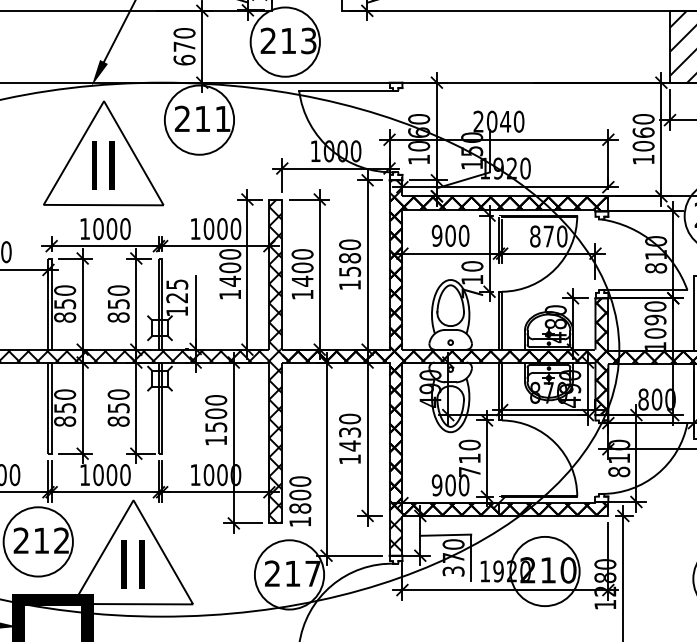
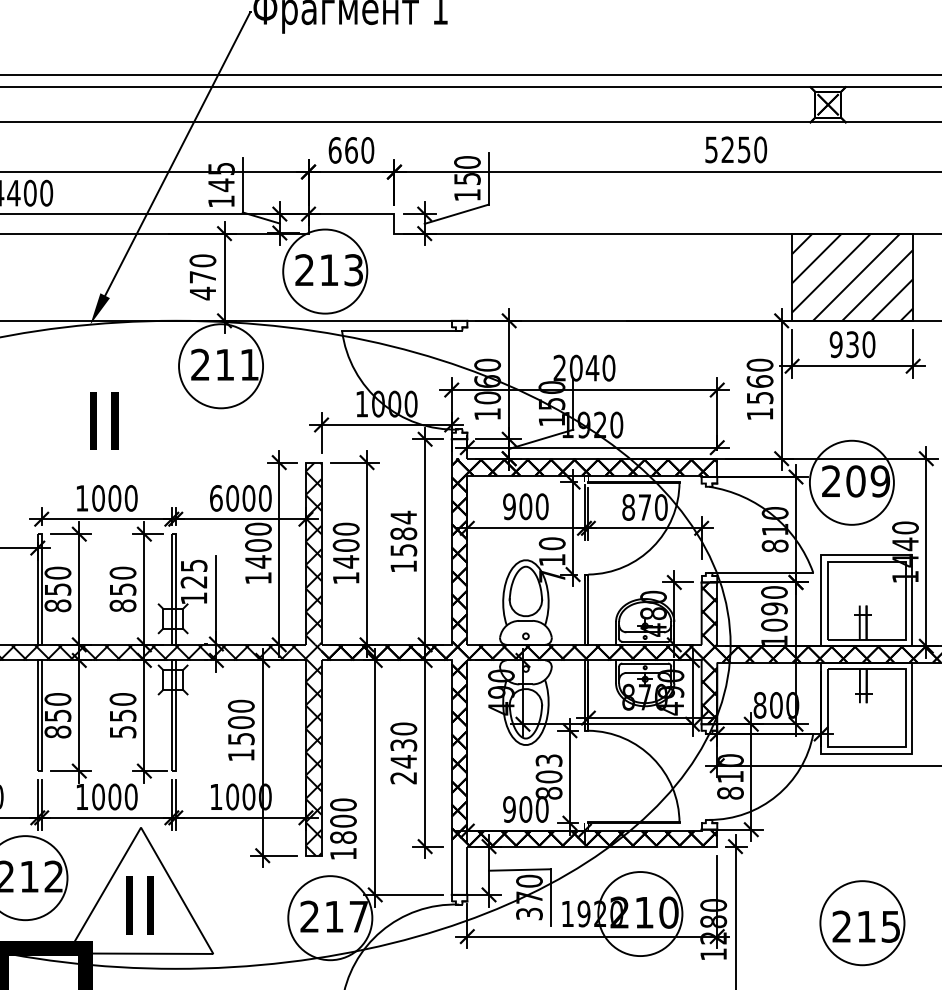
text: (184, 60) -> (202, 293), 670 -> 470
text: (643, 145) -> (759, 397), 1060 -> 1560
part: (103, 153) -> (104, 406), removed
hatch: (395, 187) -> (459, 448), removed
text: (195, 229) -> (216, 498), 1000 -> 6000
text: (349, 244) -> (403, 517), 1580 -> 1584
text: (118, 421) -> (122, 731), 850 -> 550
text: (469, 458) -> (548, 776), 710 -> 803
text: (349, 459) -> (403, 778), 1430 -> 2430
hatch: (395, 535) -> (459, 870), removed

